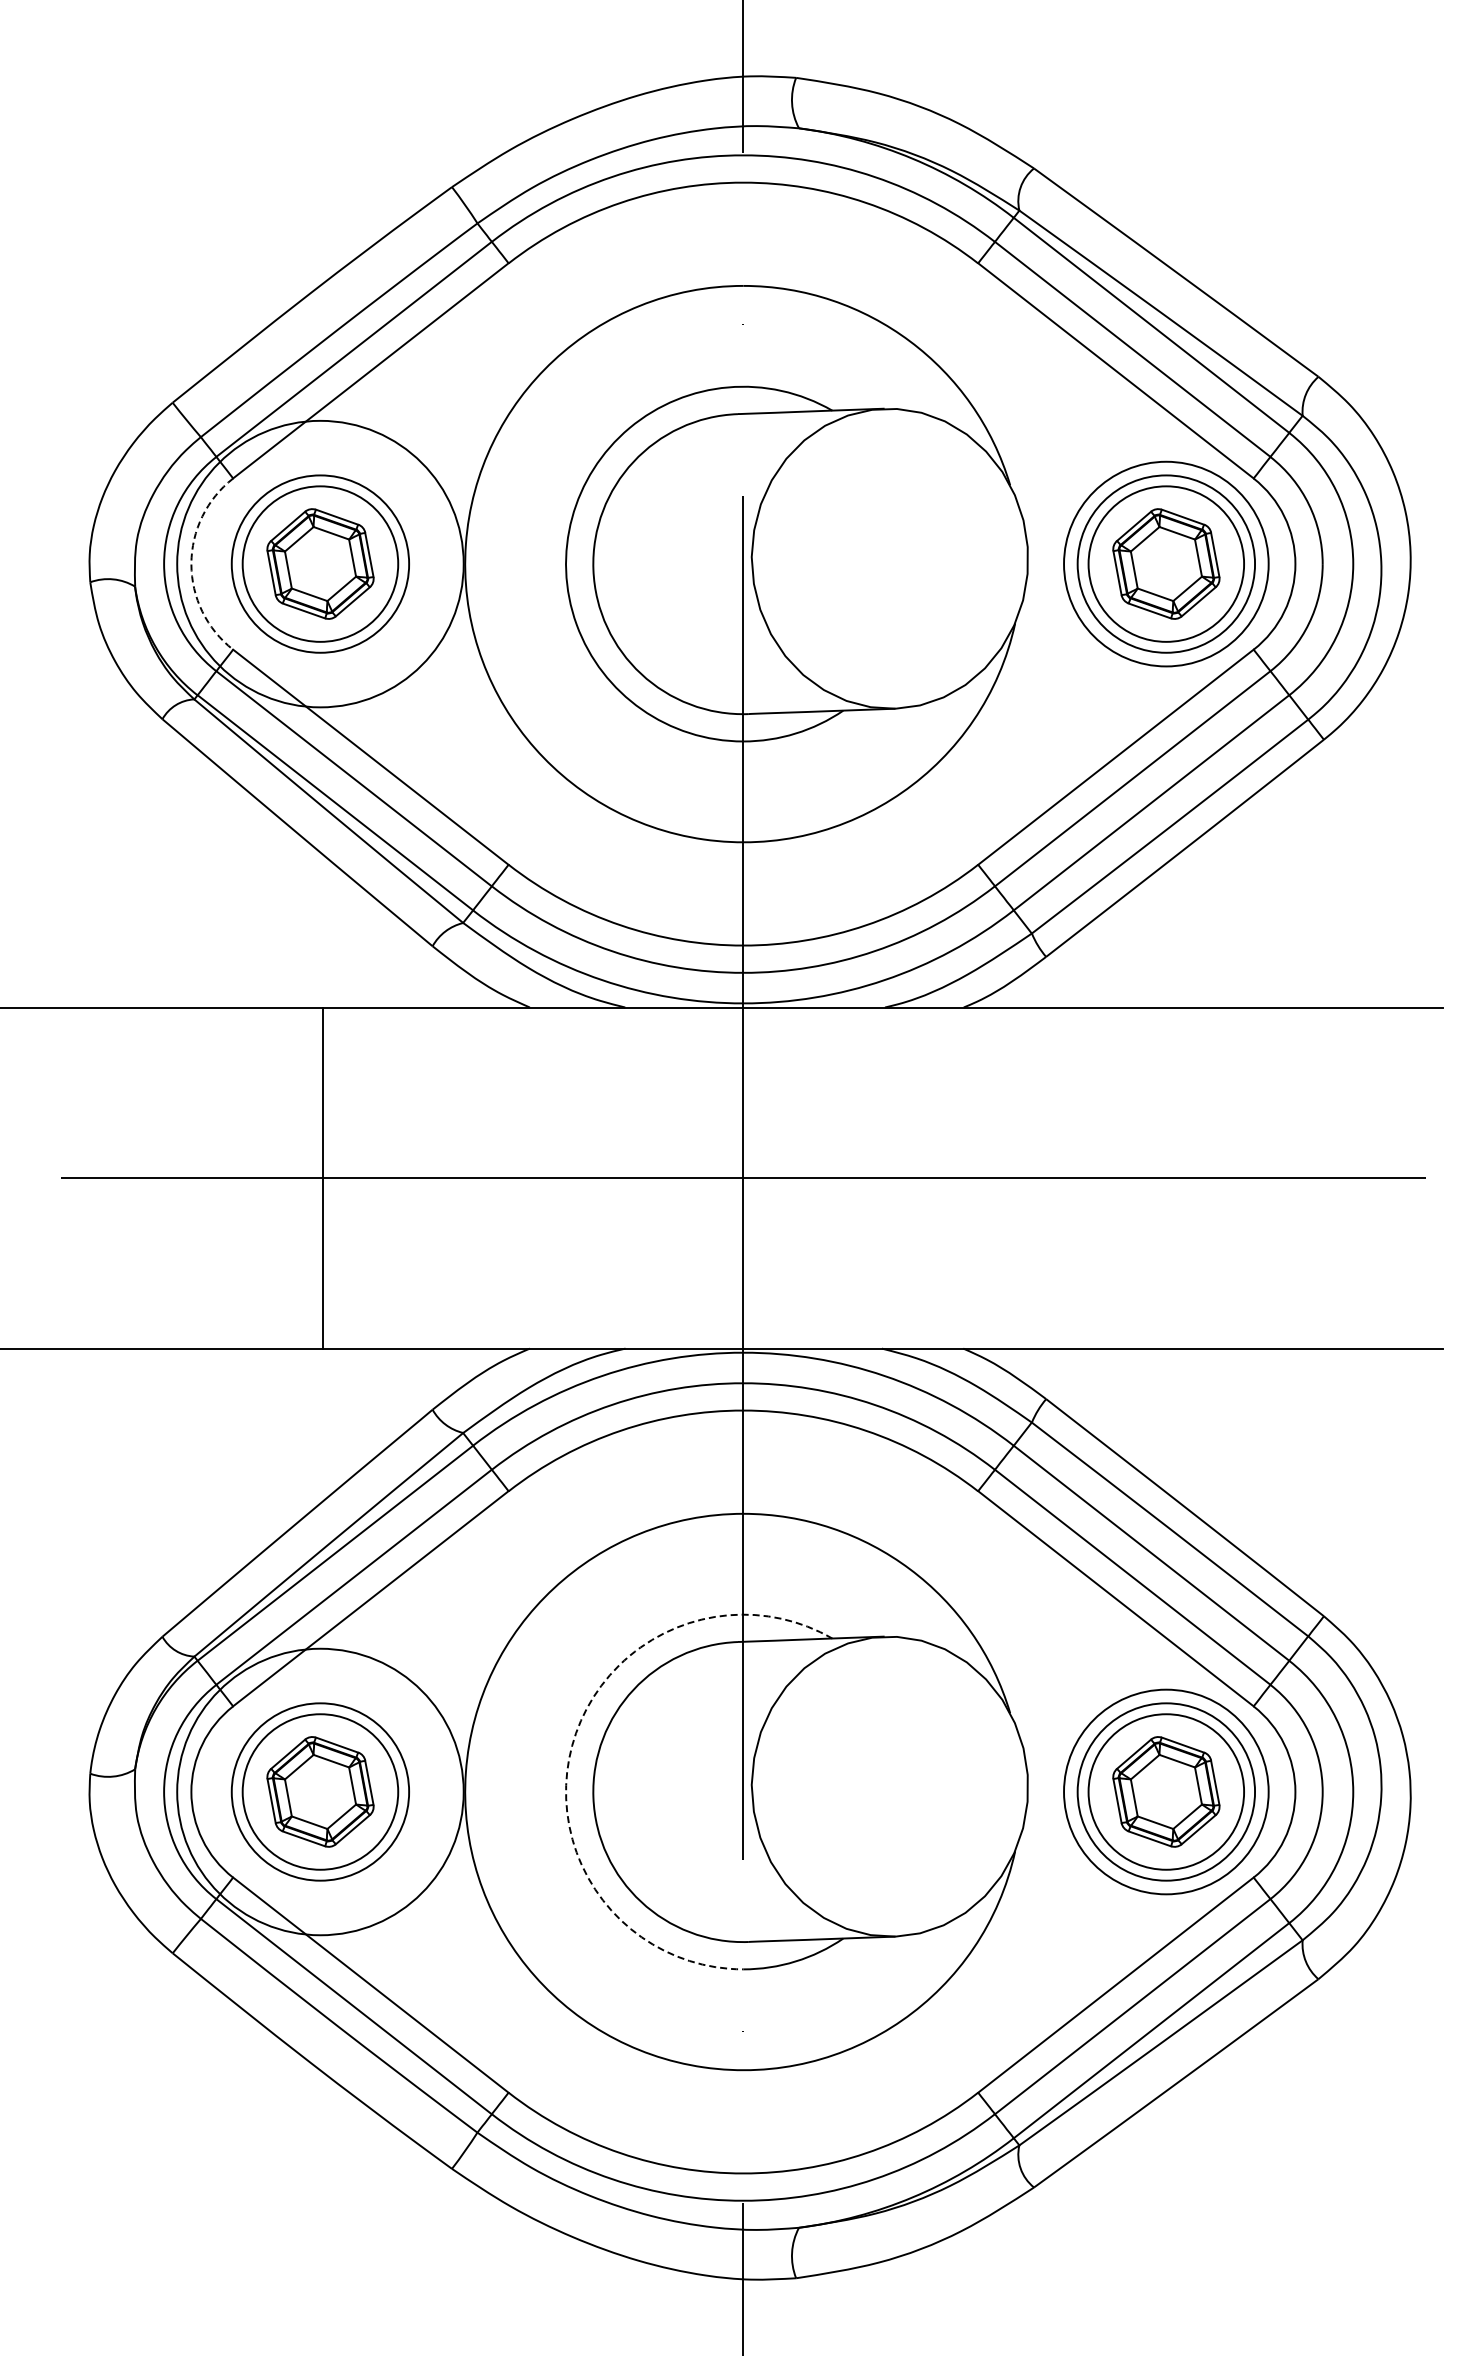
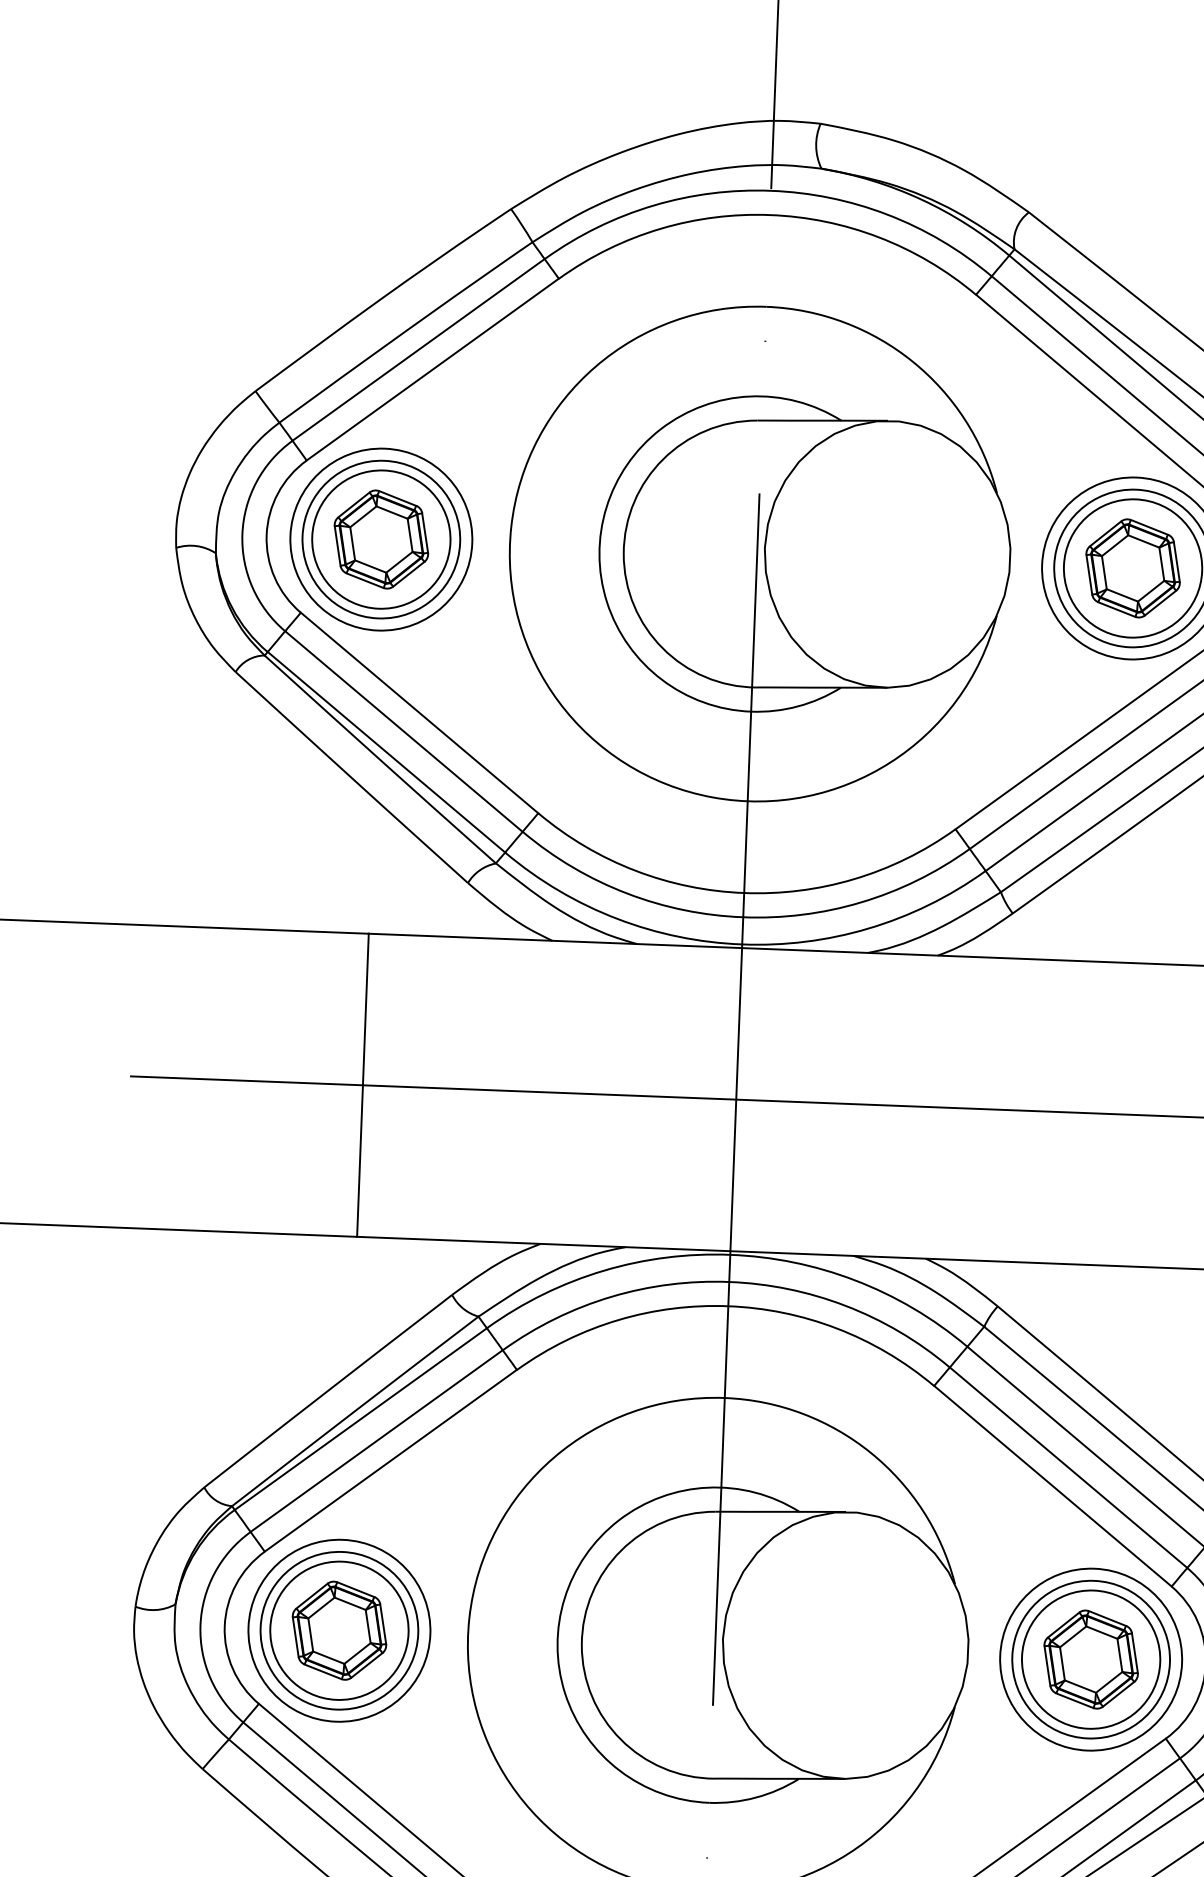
circle: (320, 563) -> (381, 539), size x0.71
arc: (191, 564) -> (266, 535), dashed -> solid
arc: (572, 1745) -> (565, 1598), dashed -> solid
circle: (320, 1791) -> (339, 1630), size x0.71

